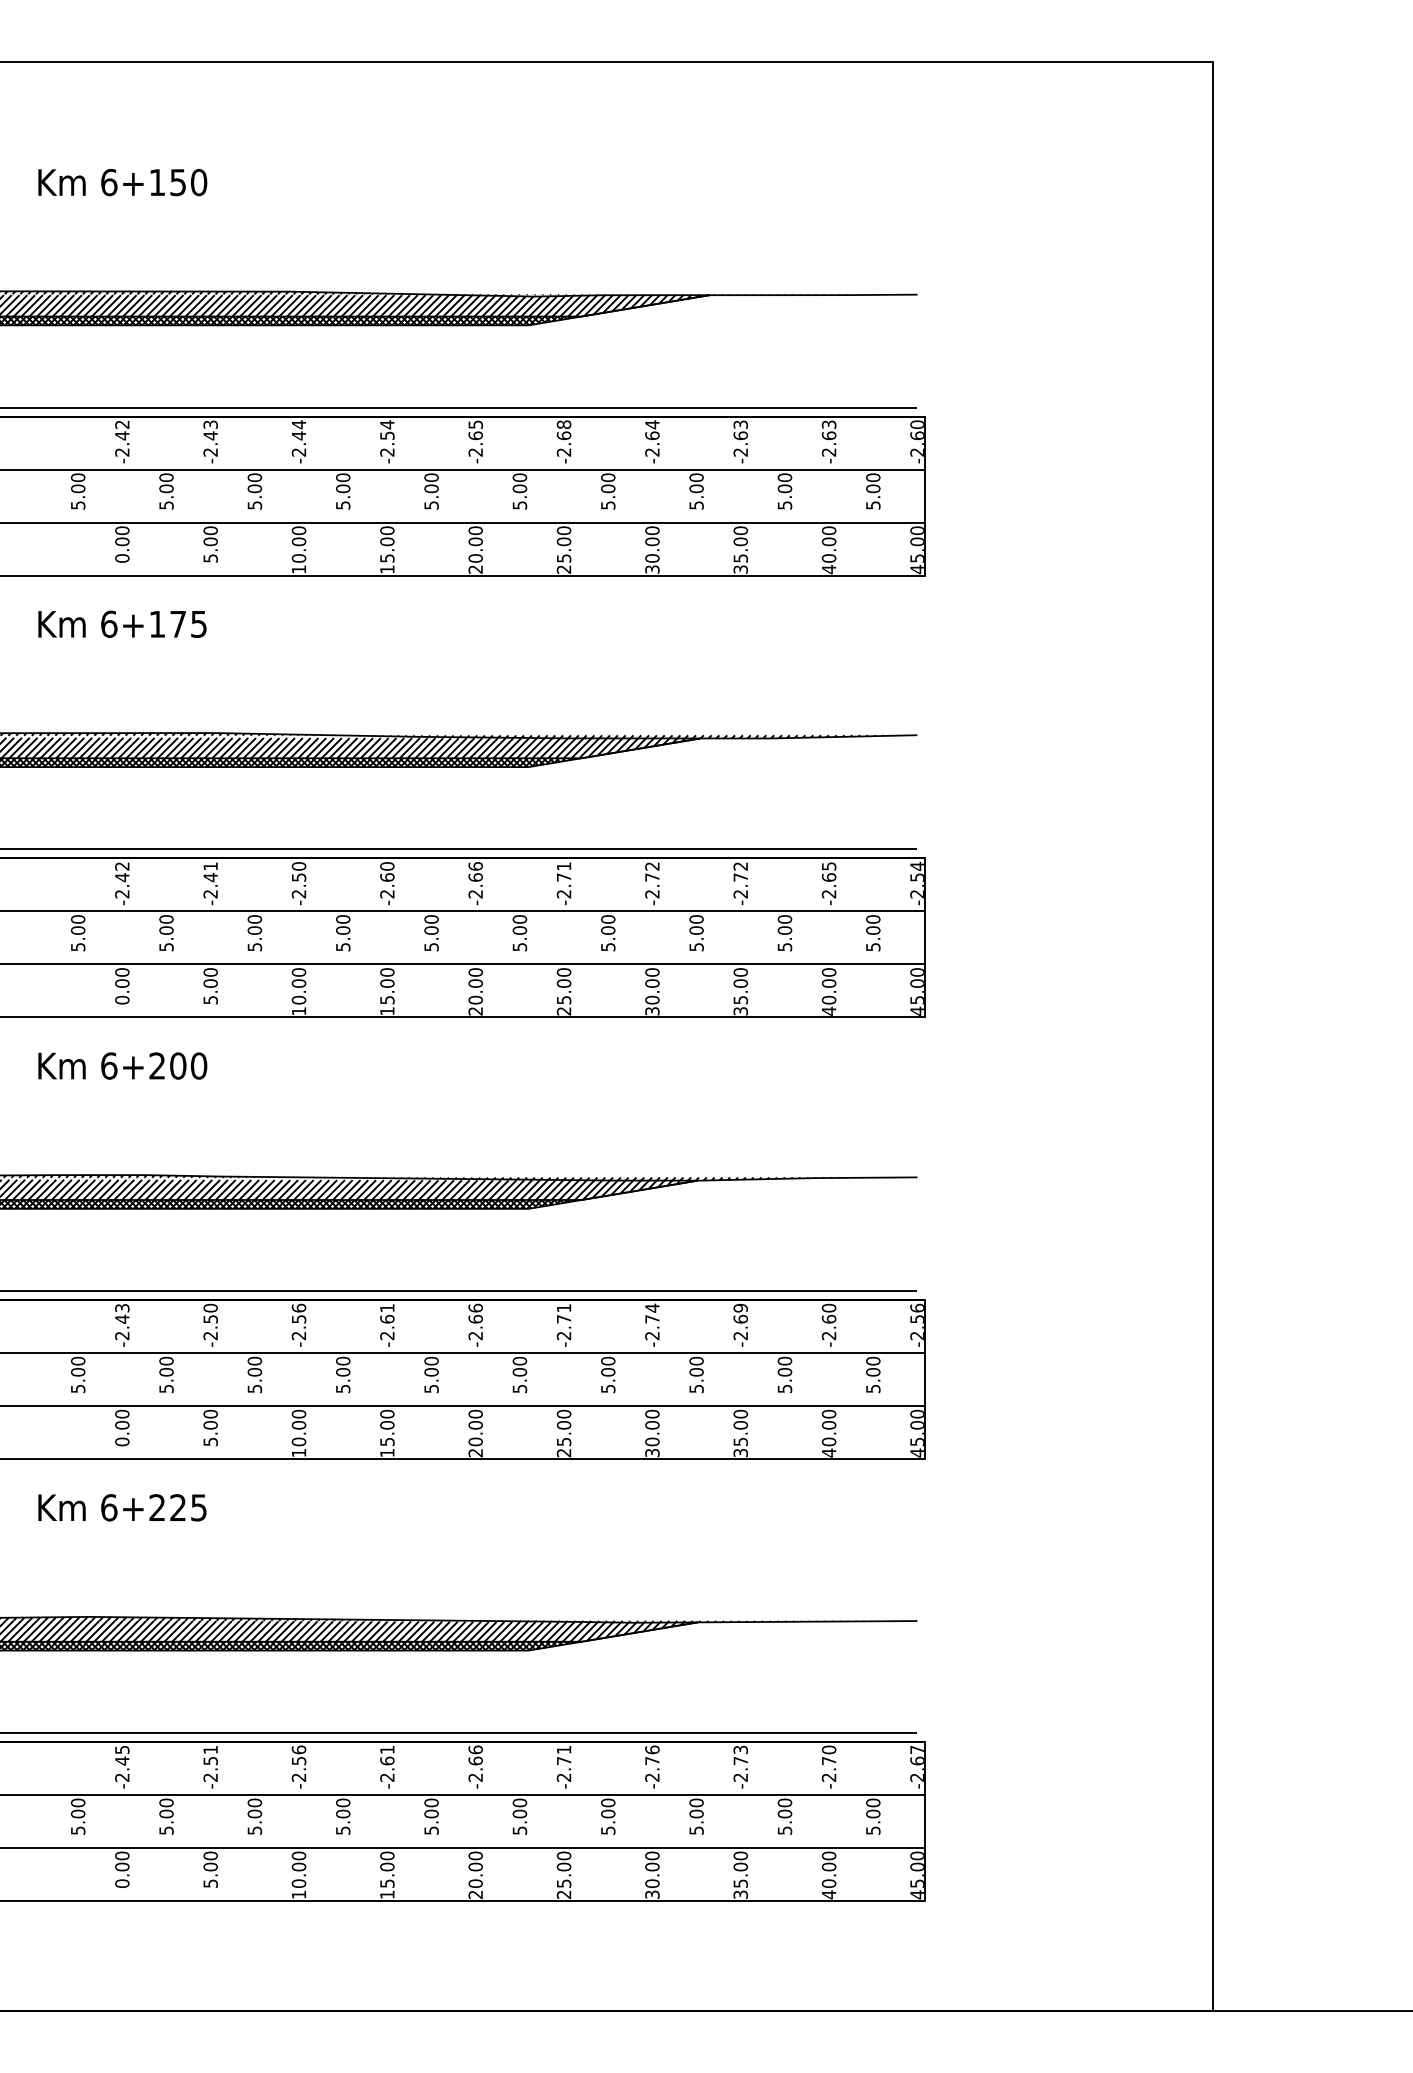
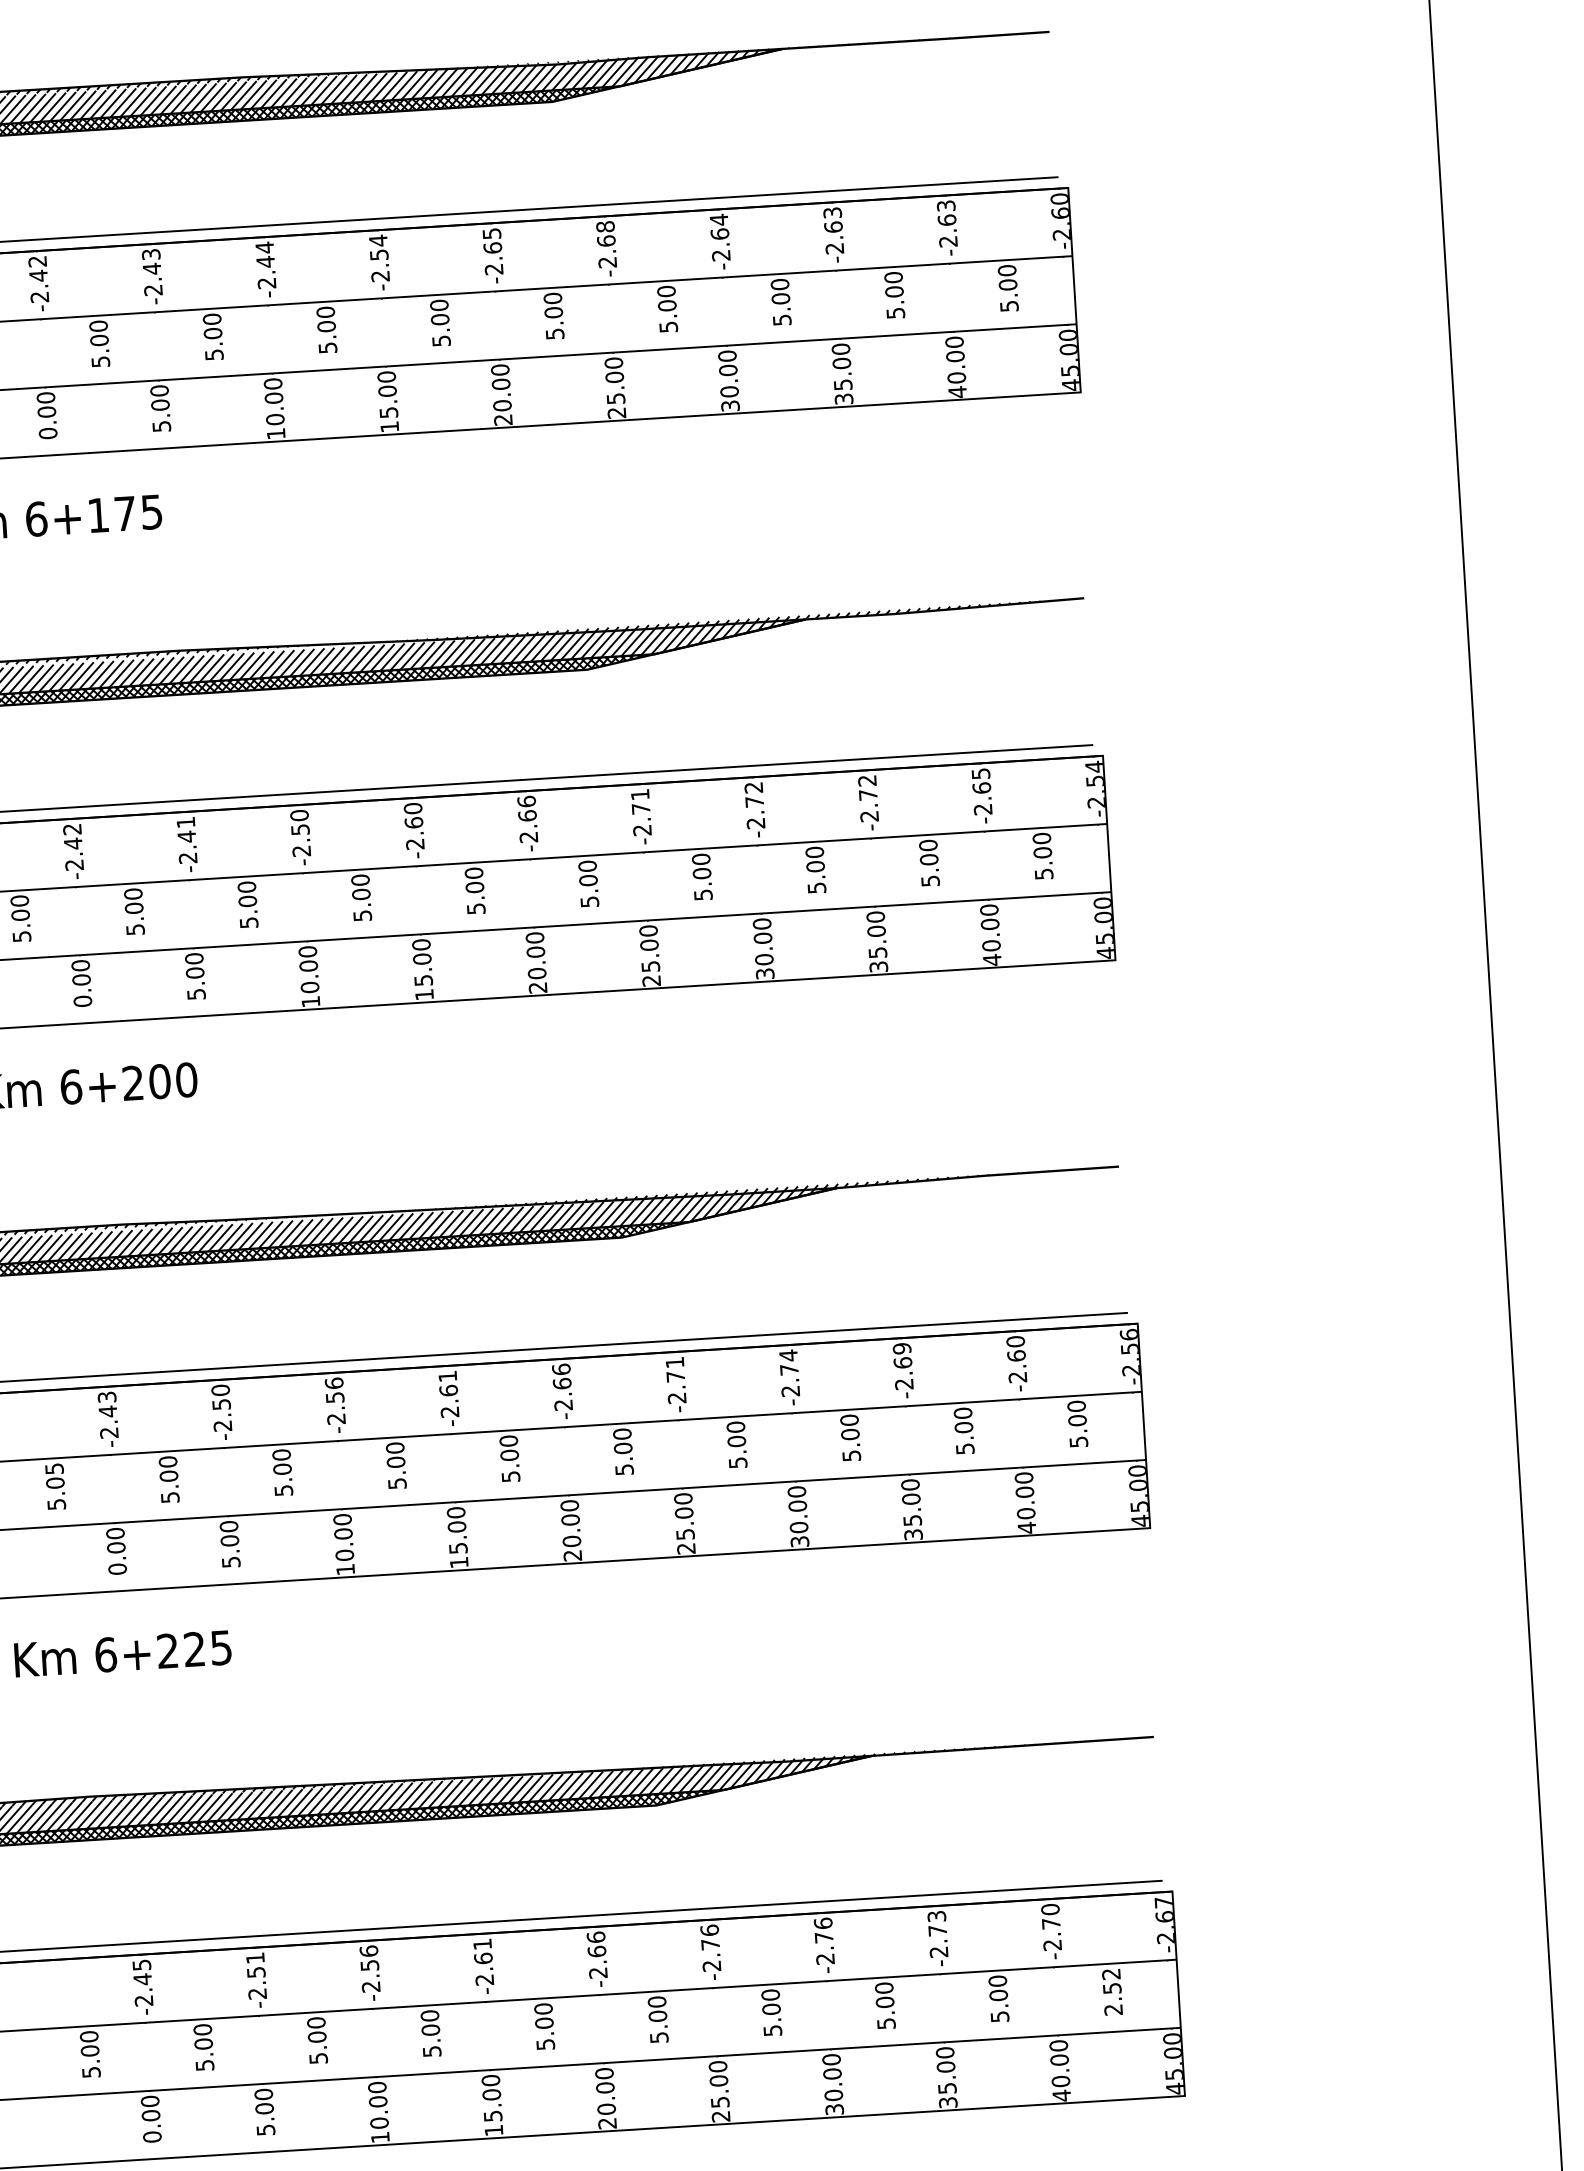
text: (77, 1360) -> (53, 1468), 5.00 -> 5.05
text: (563, 1749) -> (708, 1929), -2.71 -> -2.76
text: (873, 1816) -> (1112, 1991), 5.00 -> 2.52

